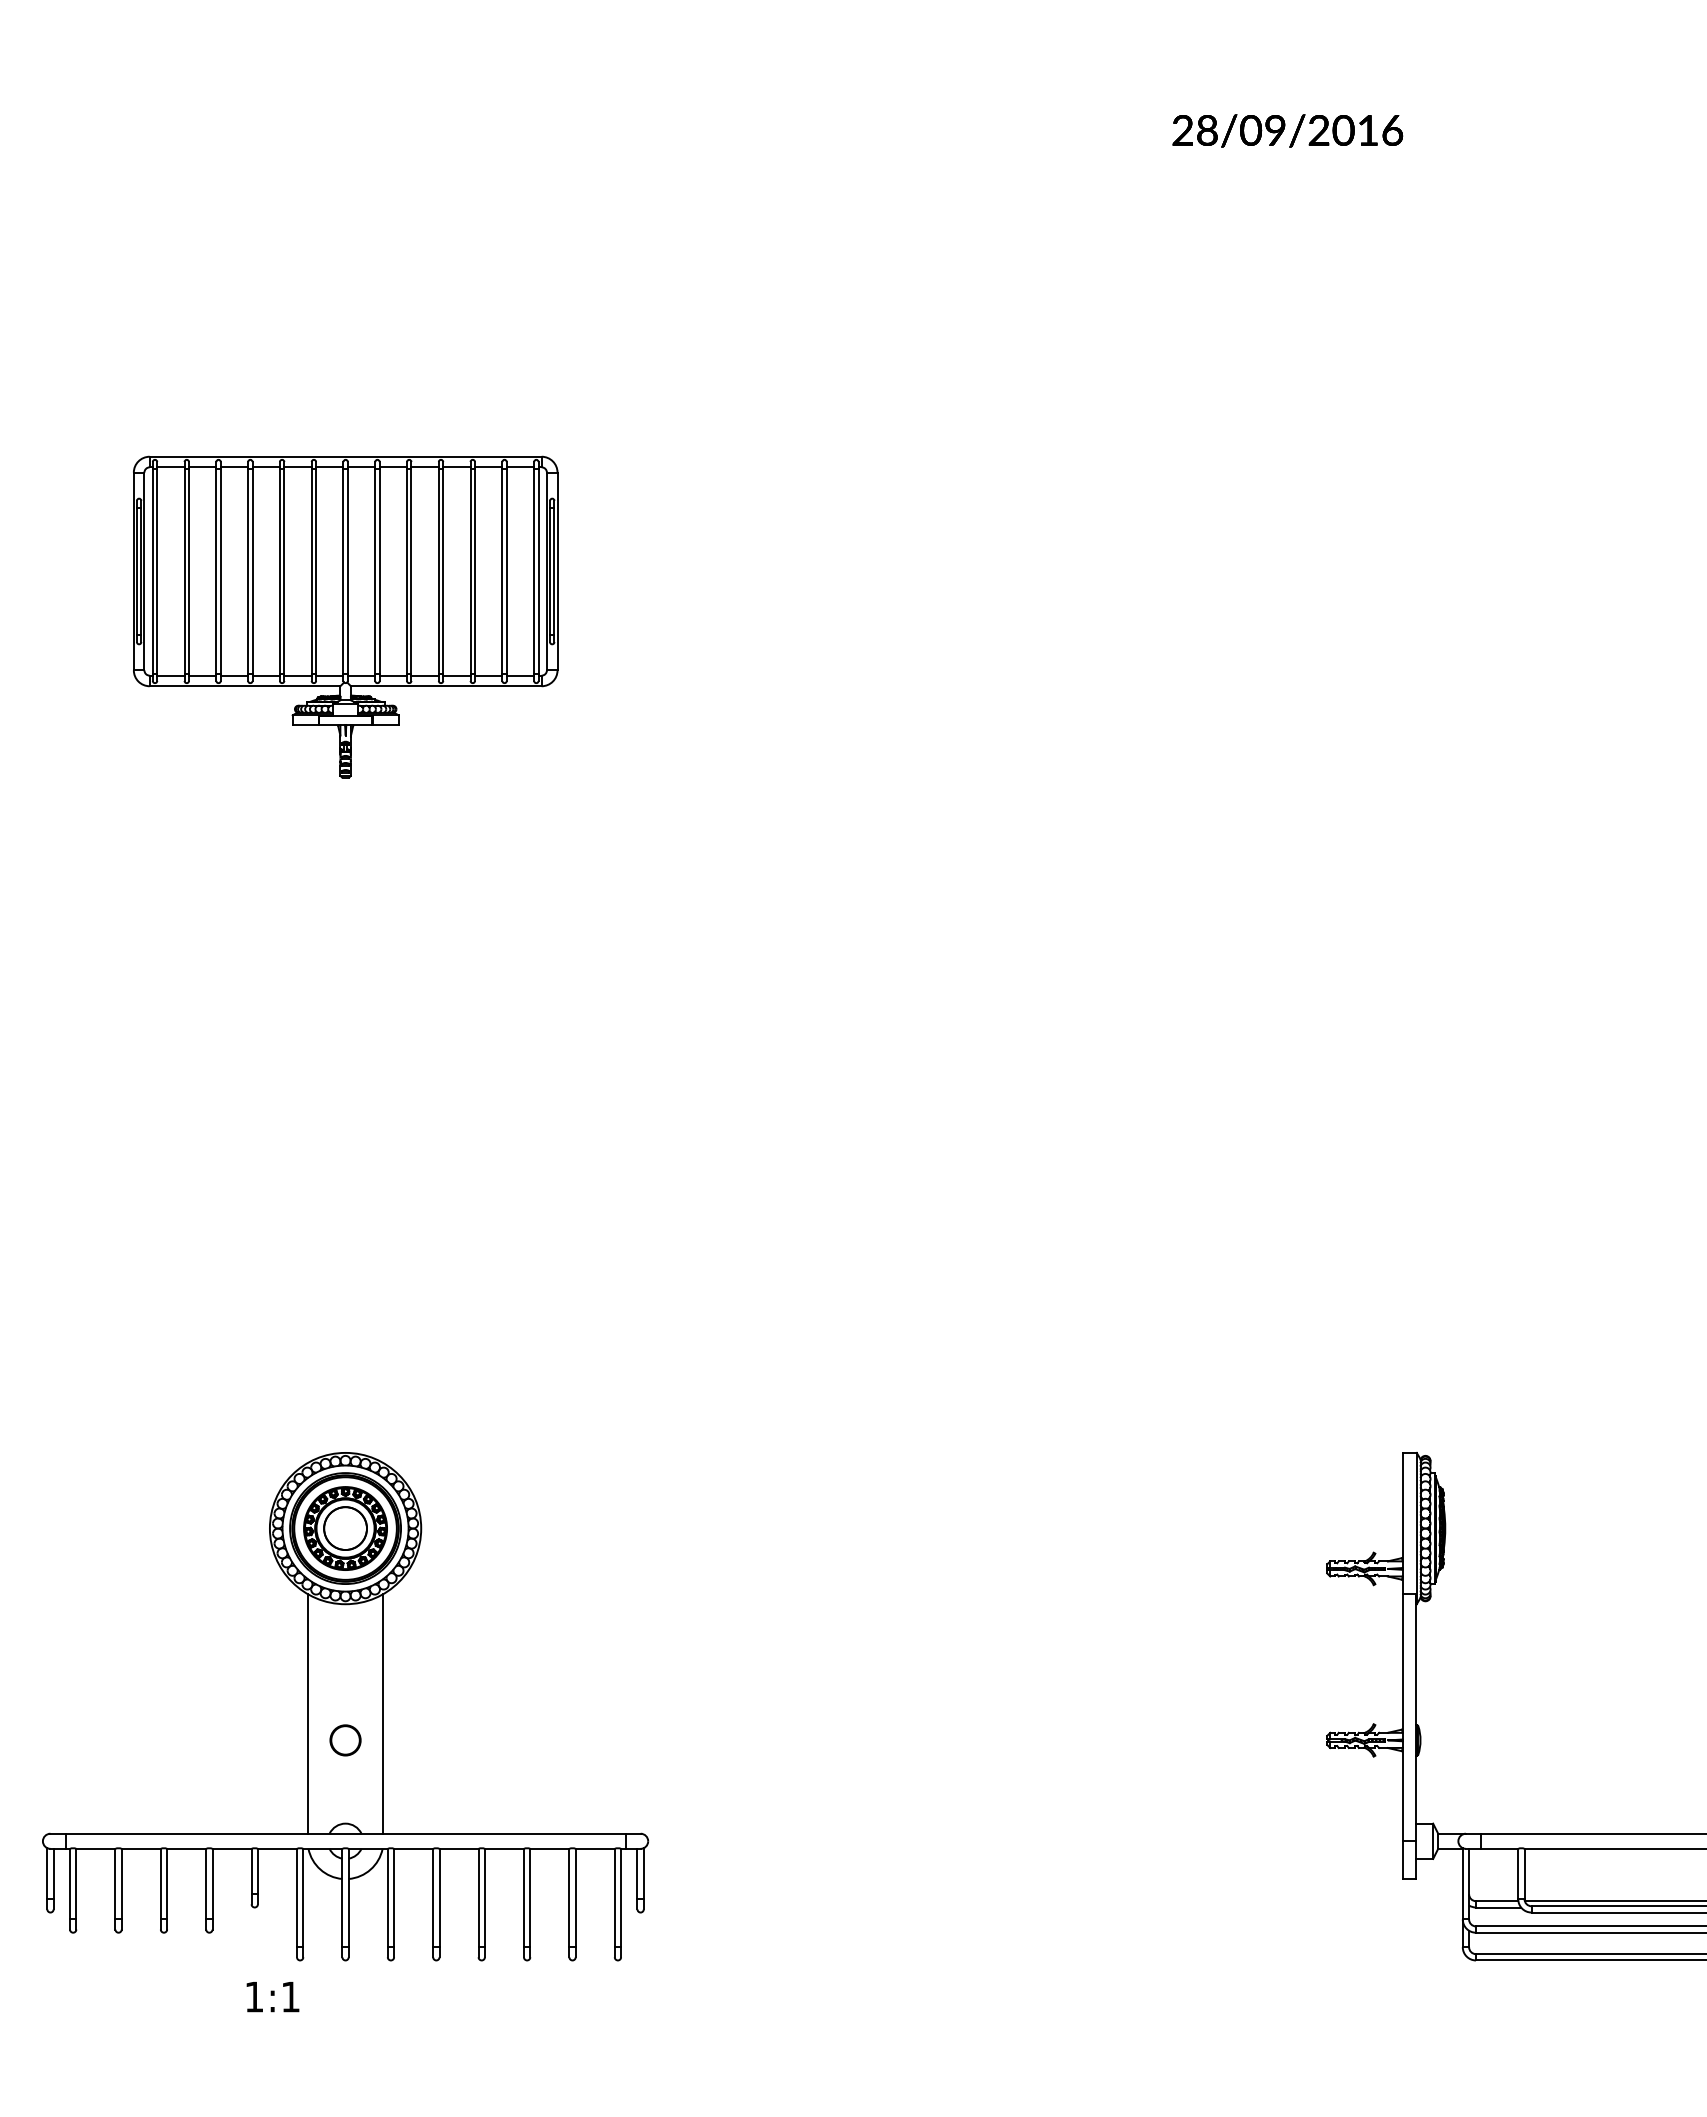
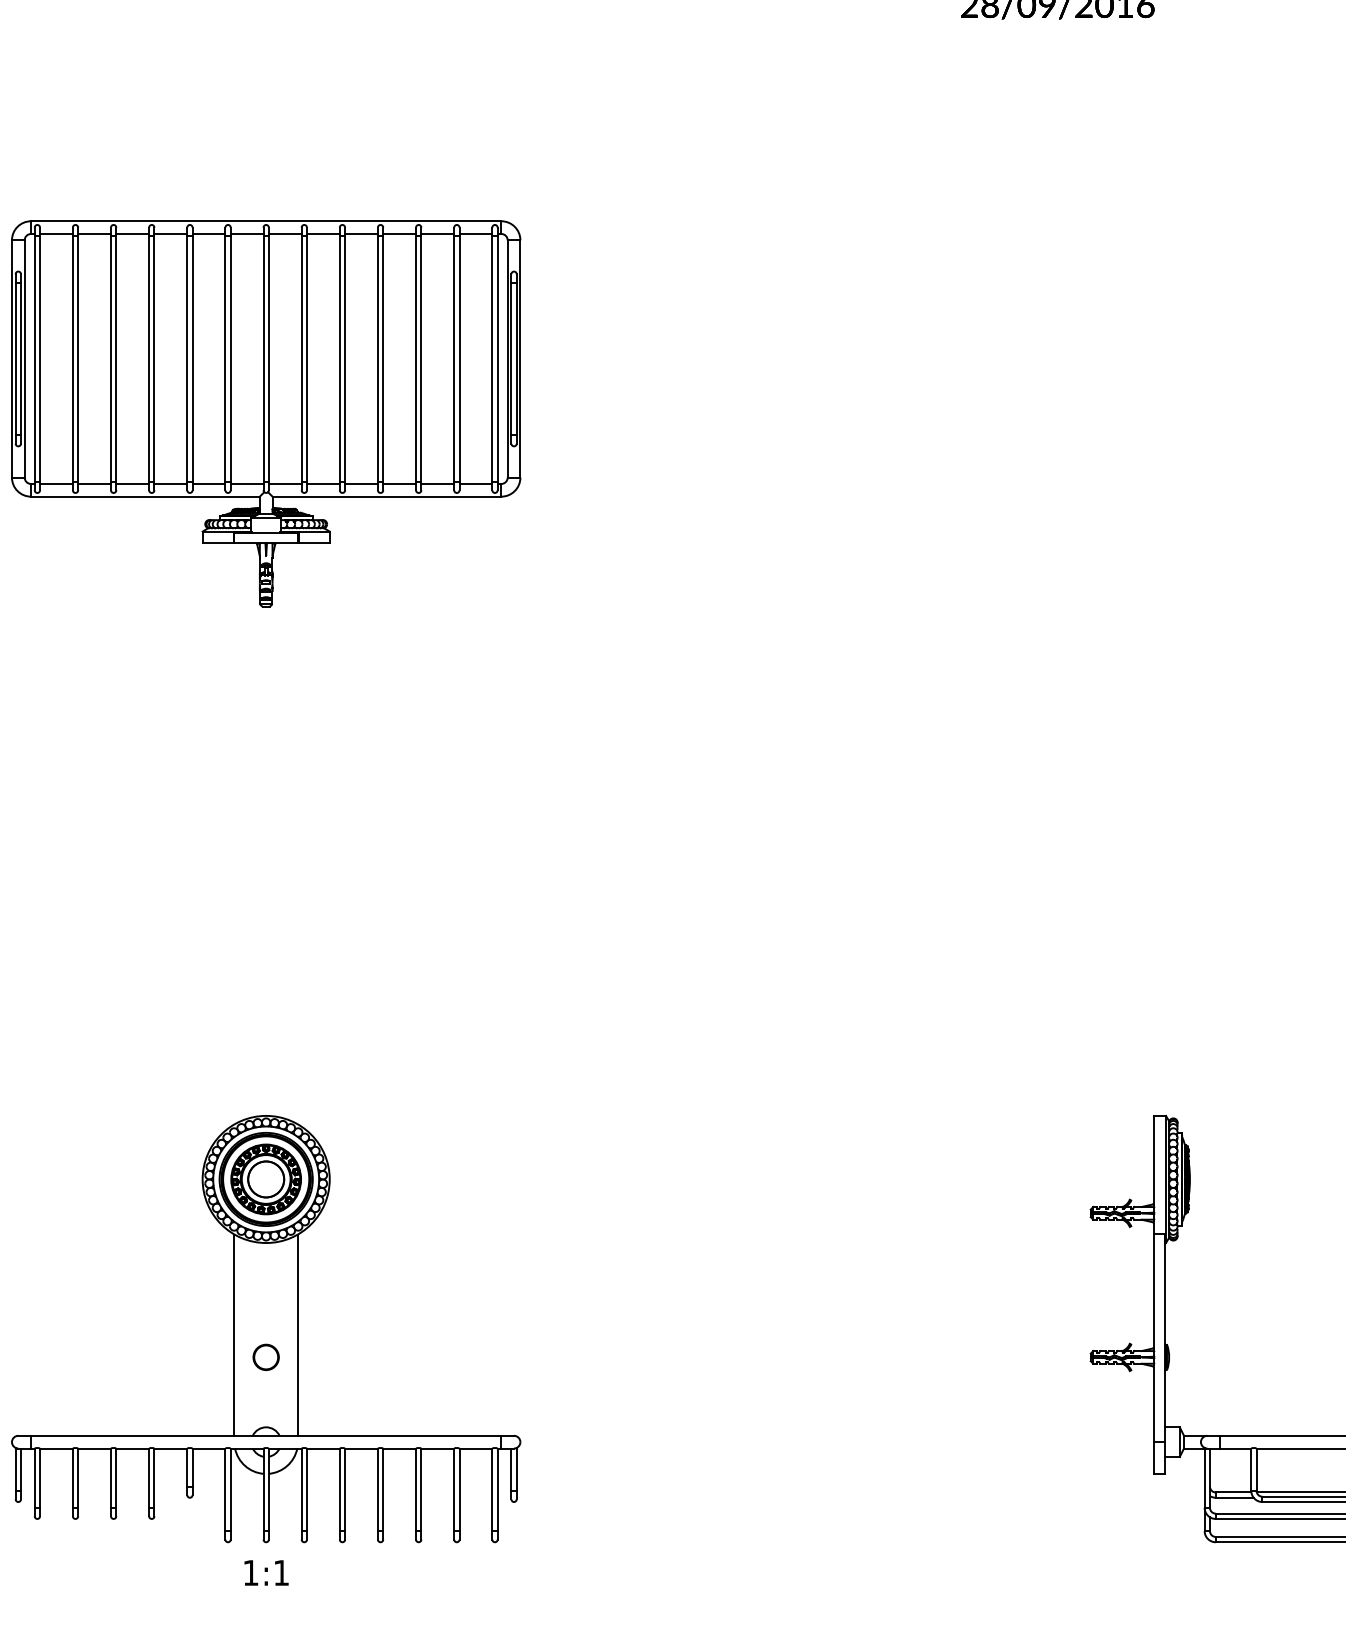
part: (345, 617) -> (266, 414), size x1.43
text: (272, 1997) -> (266, 1573), moved

